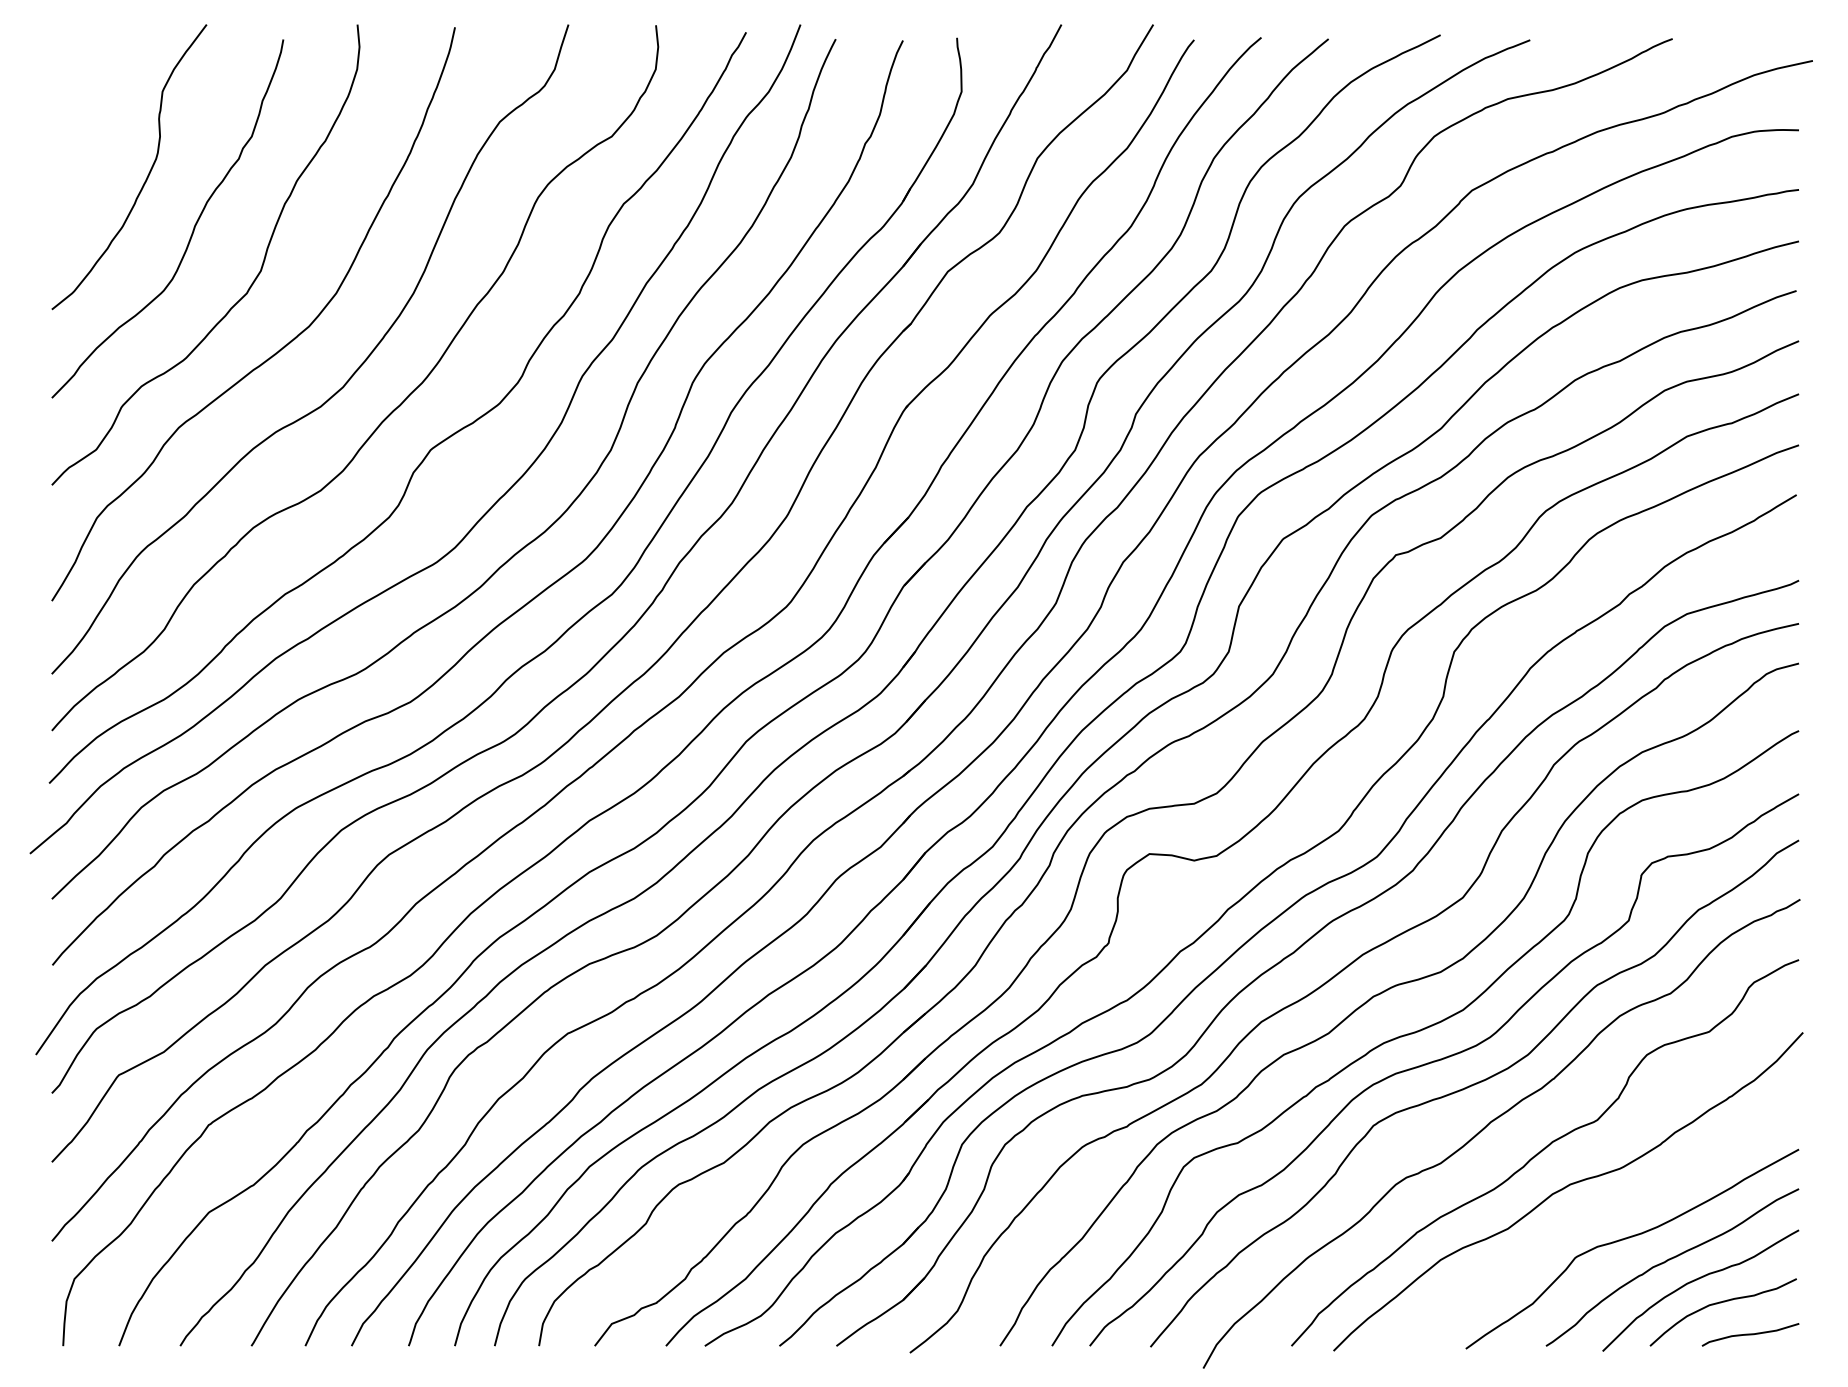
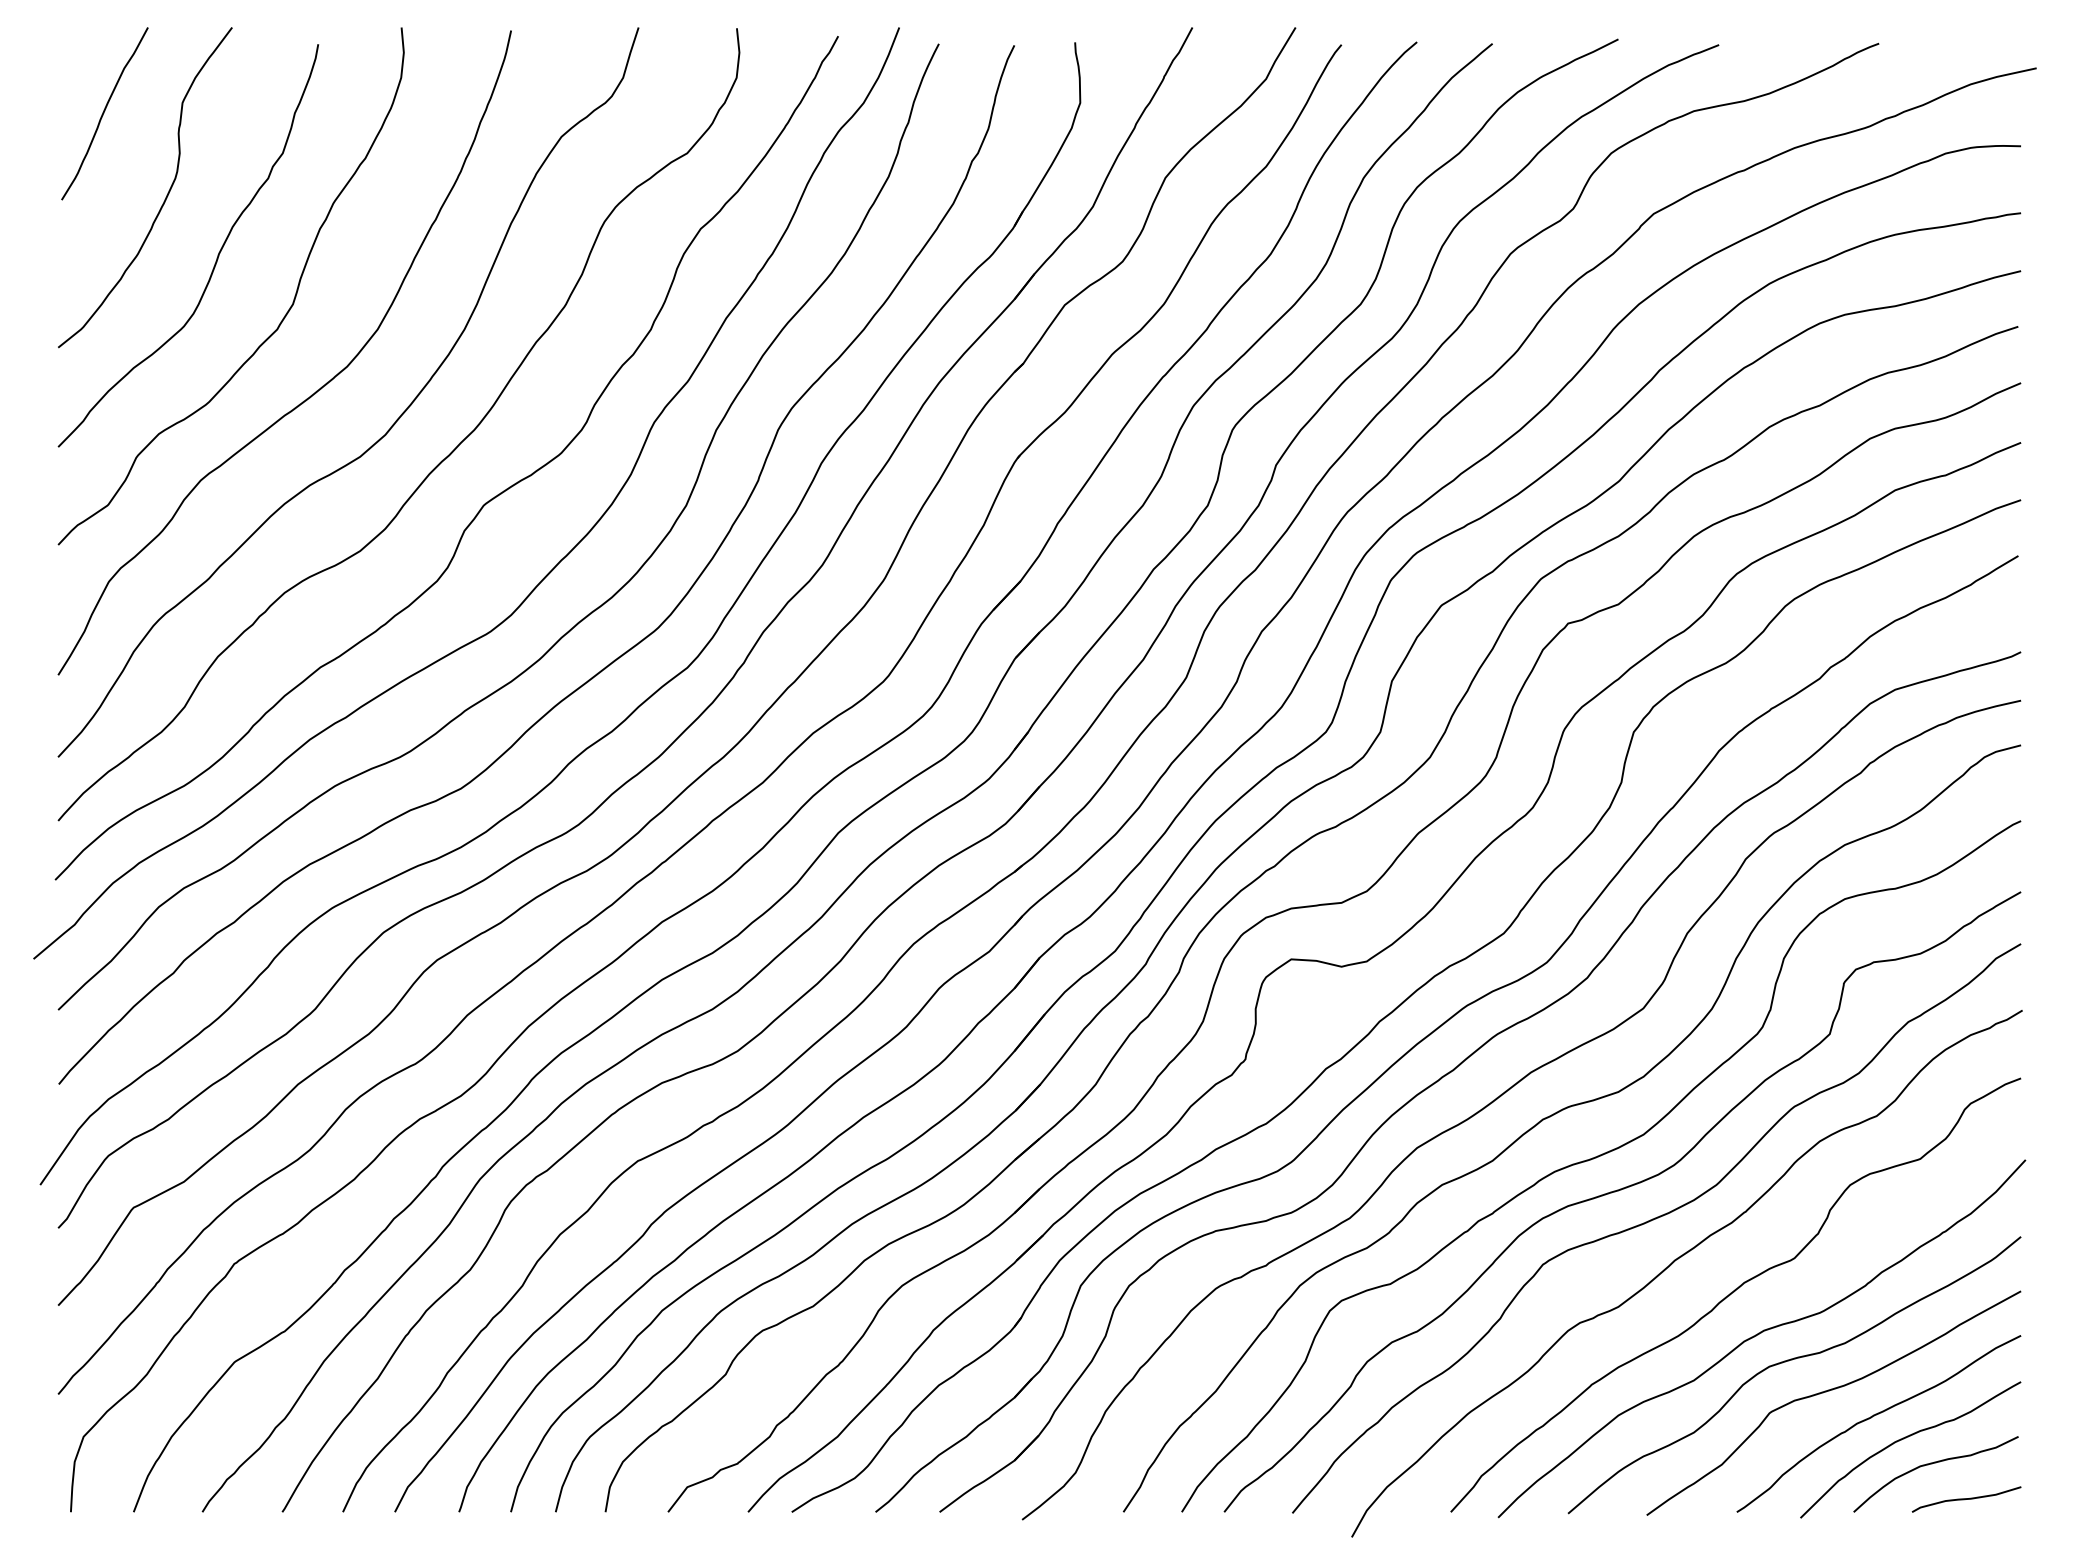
curve: (93, 101) -> (104, 113), added
curve: (1592, 1211) -> (1789, 1361), added

